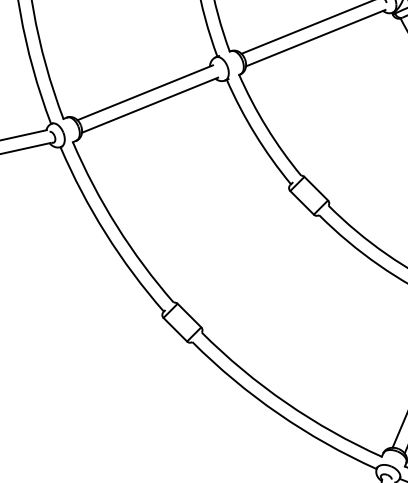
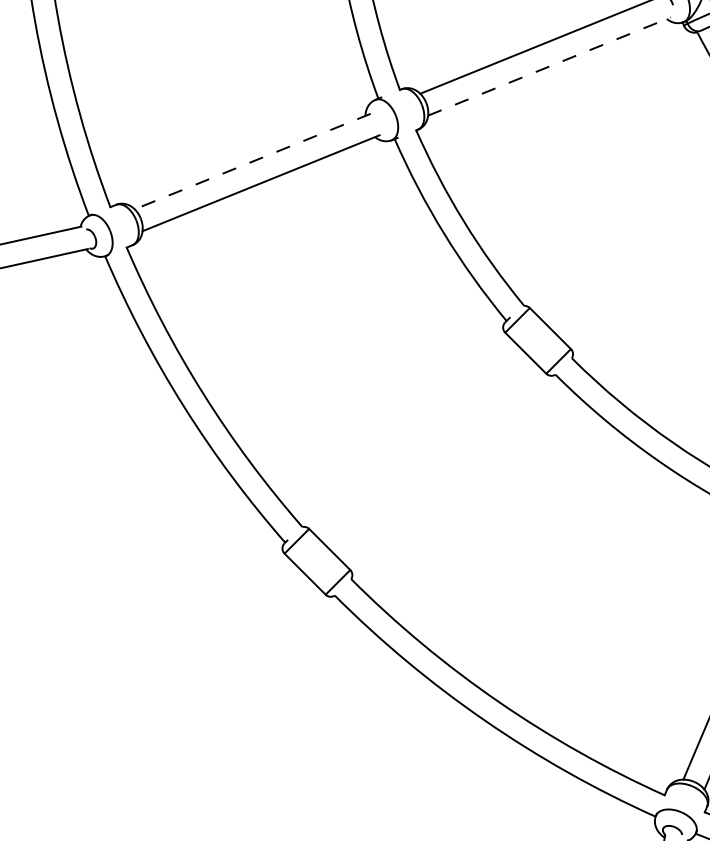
line: (316, 38) -> (550, 67), solid -> dashed
line: (144, 92) -> (251, 161), solid -> dashed

